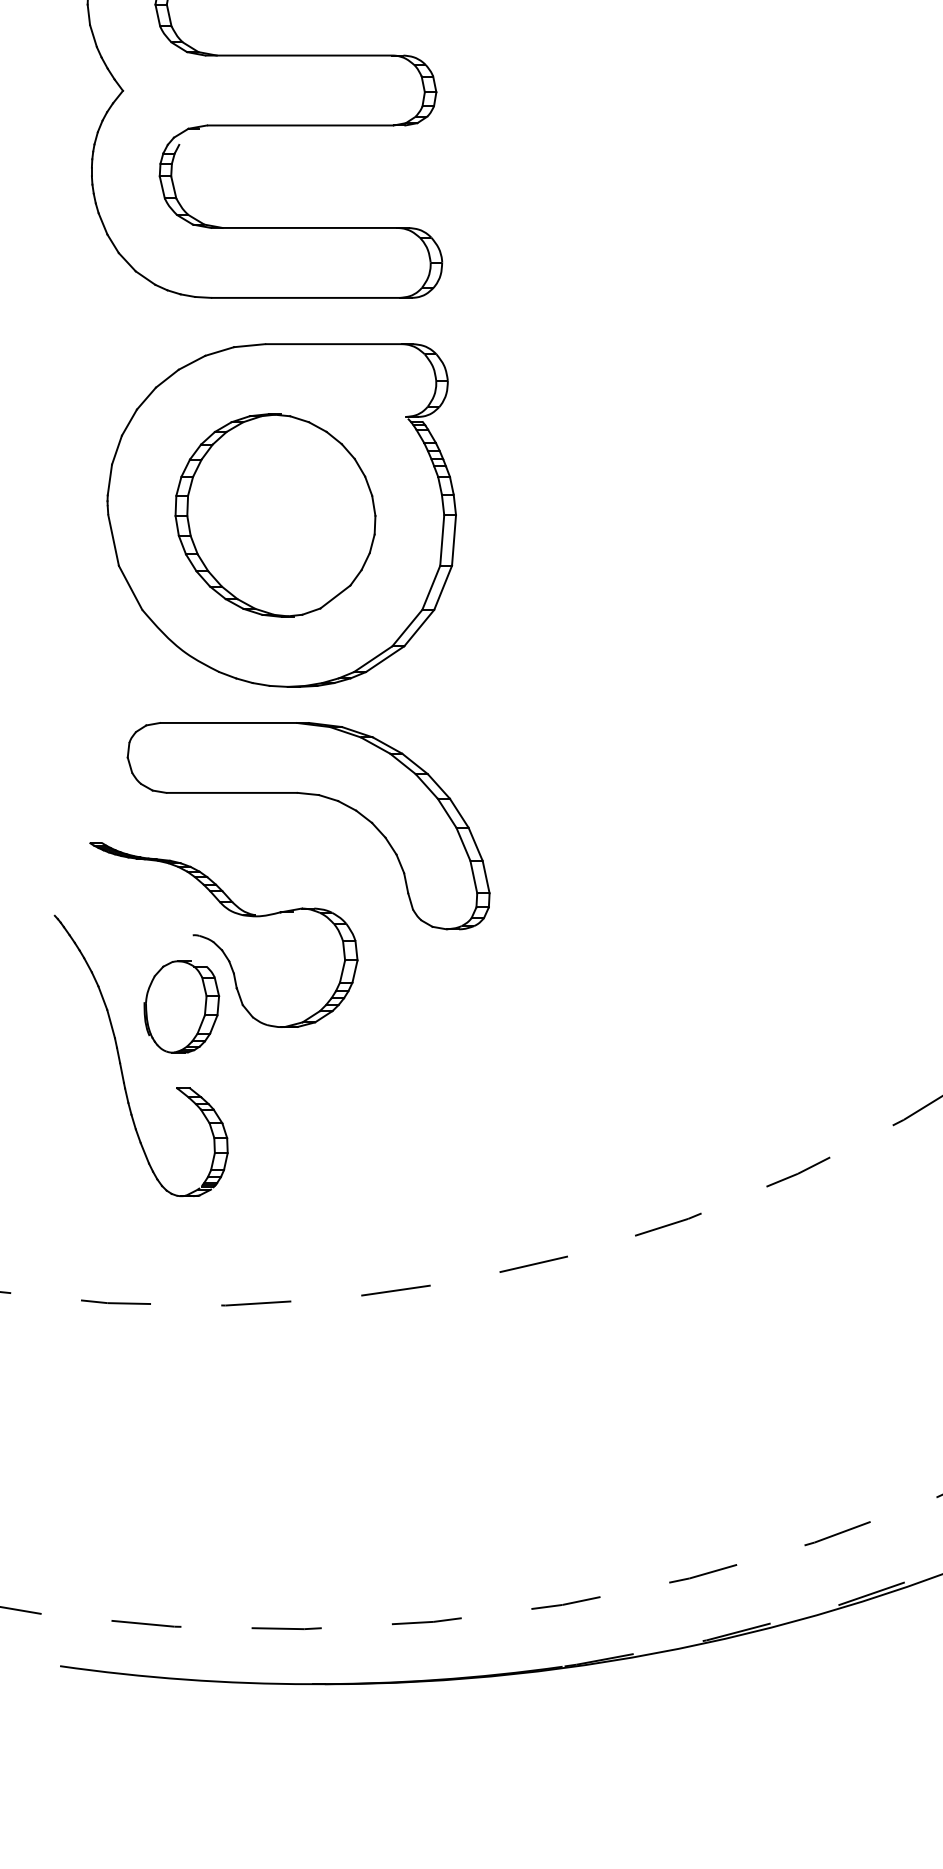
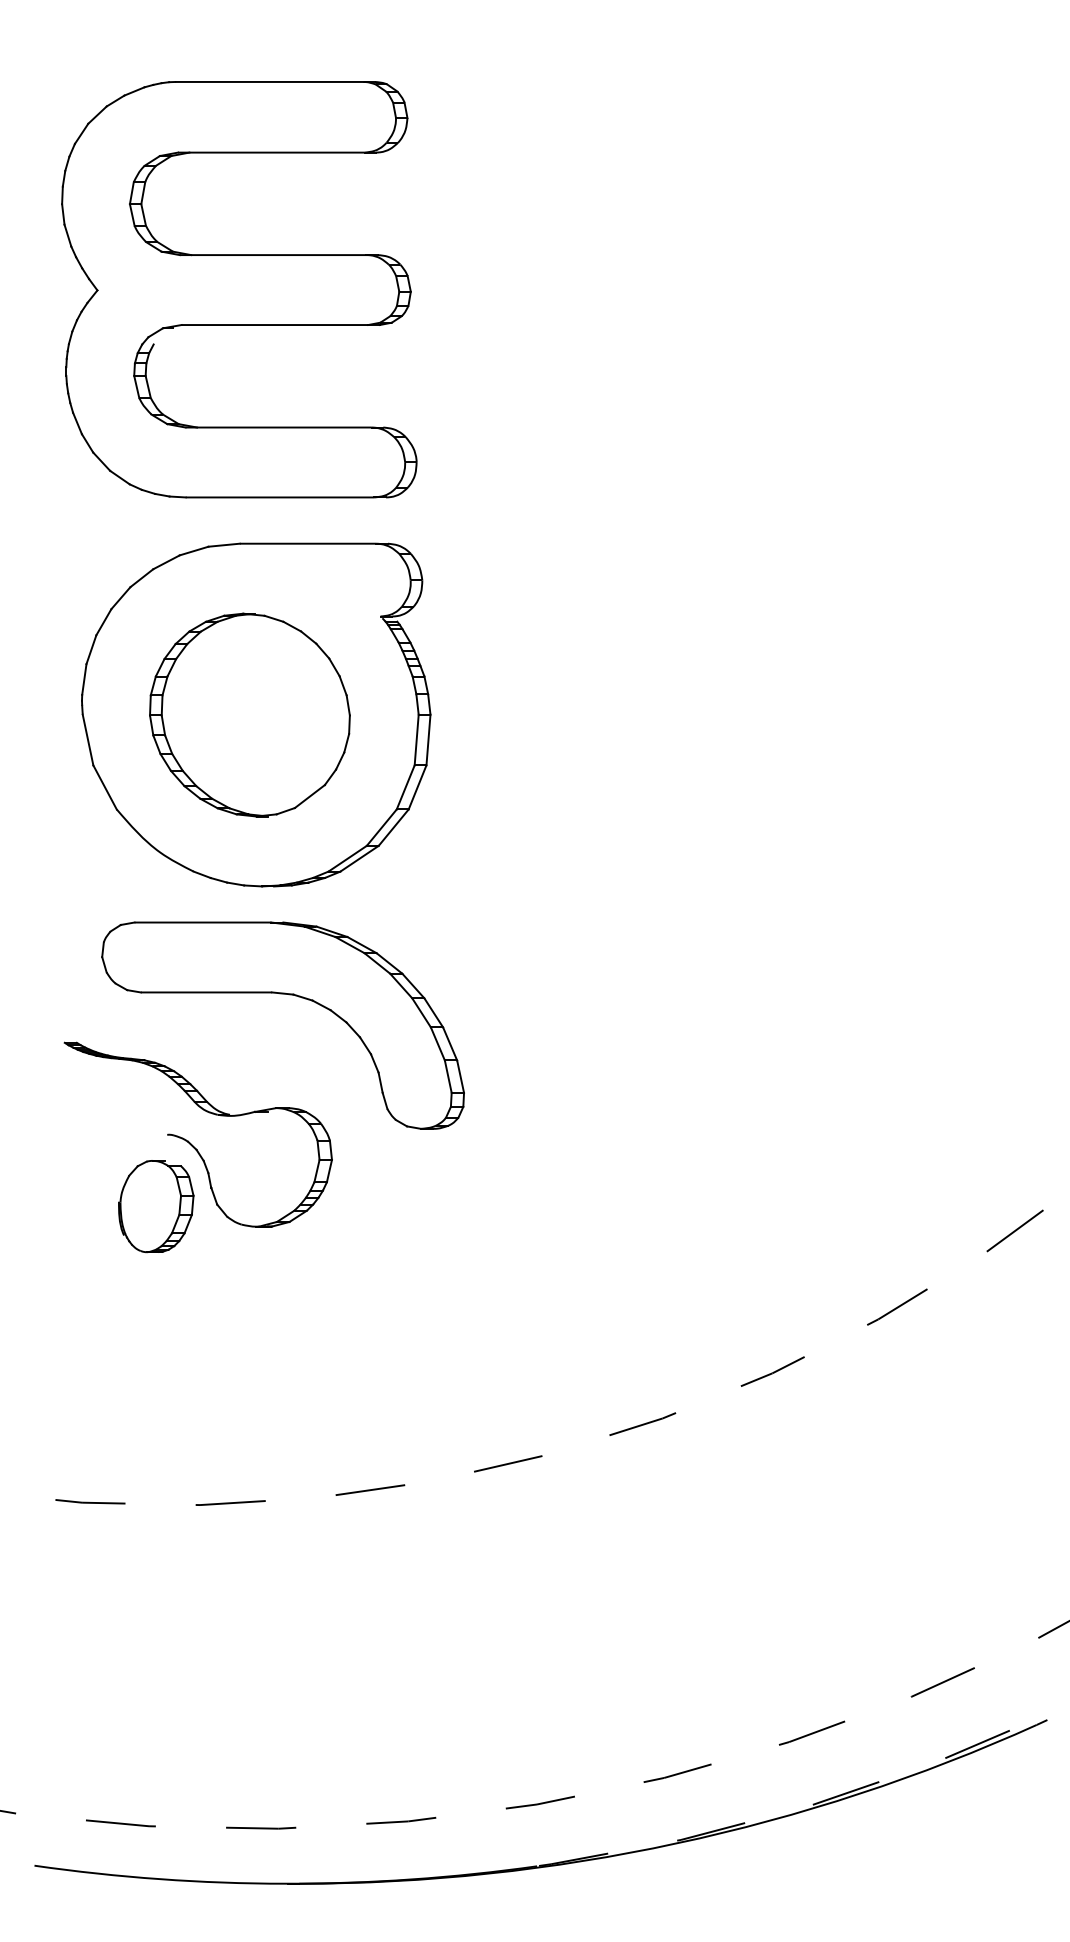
part: (121, 1061) -> (95, 1261), removed

